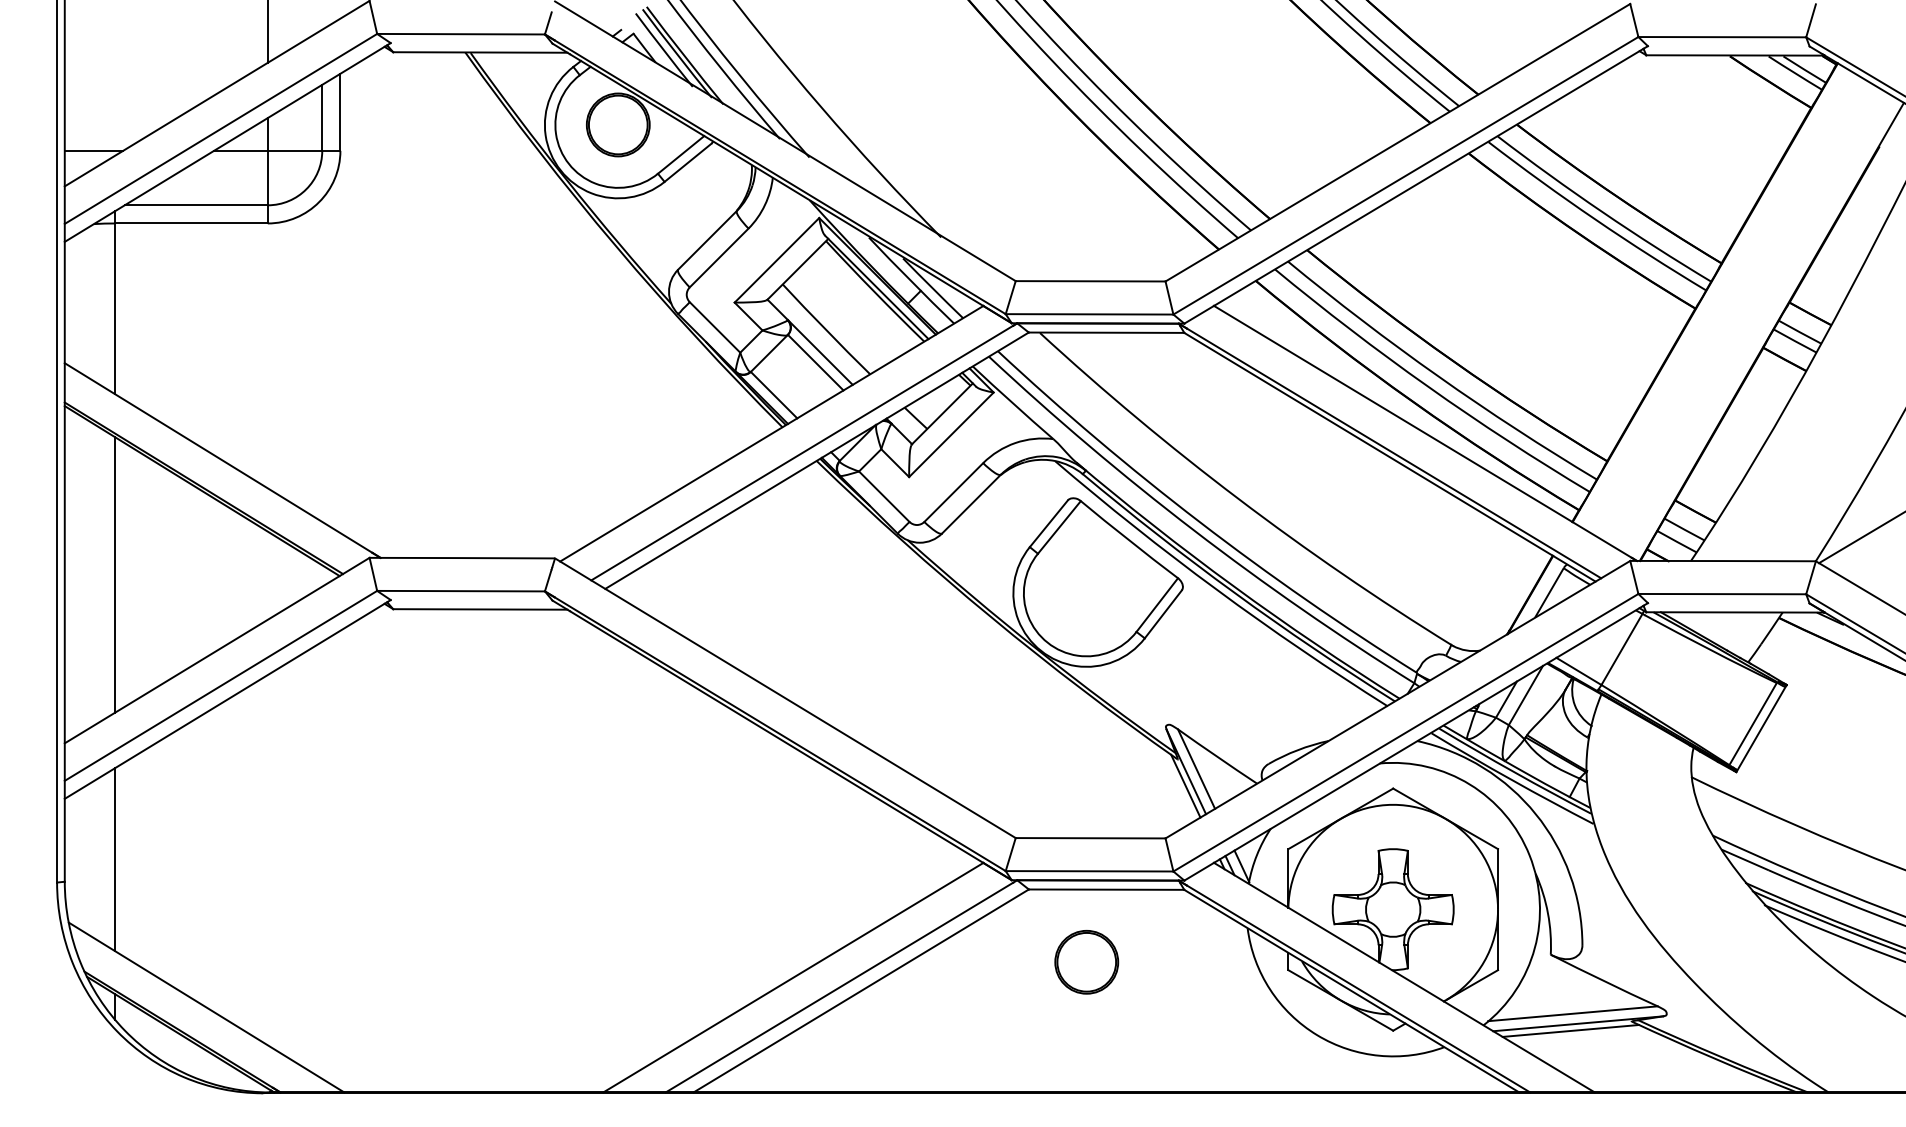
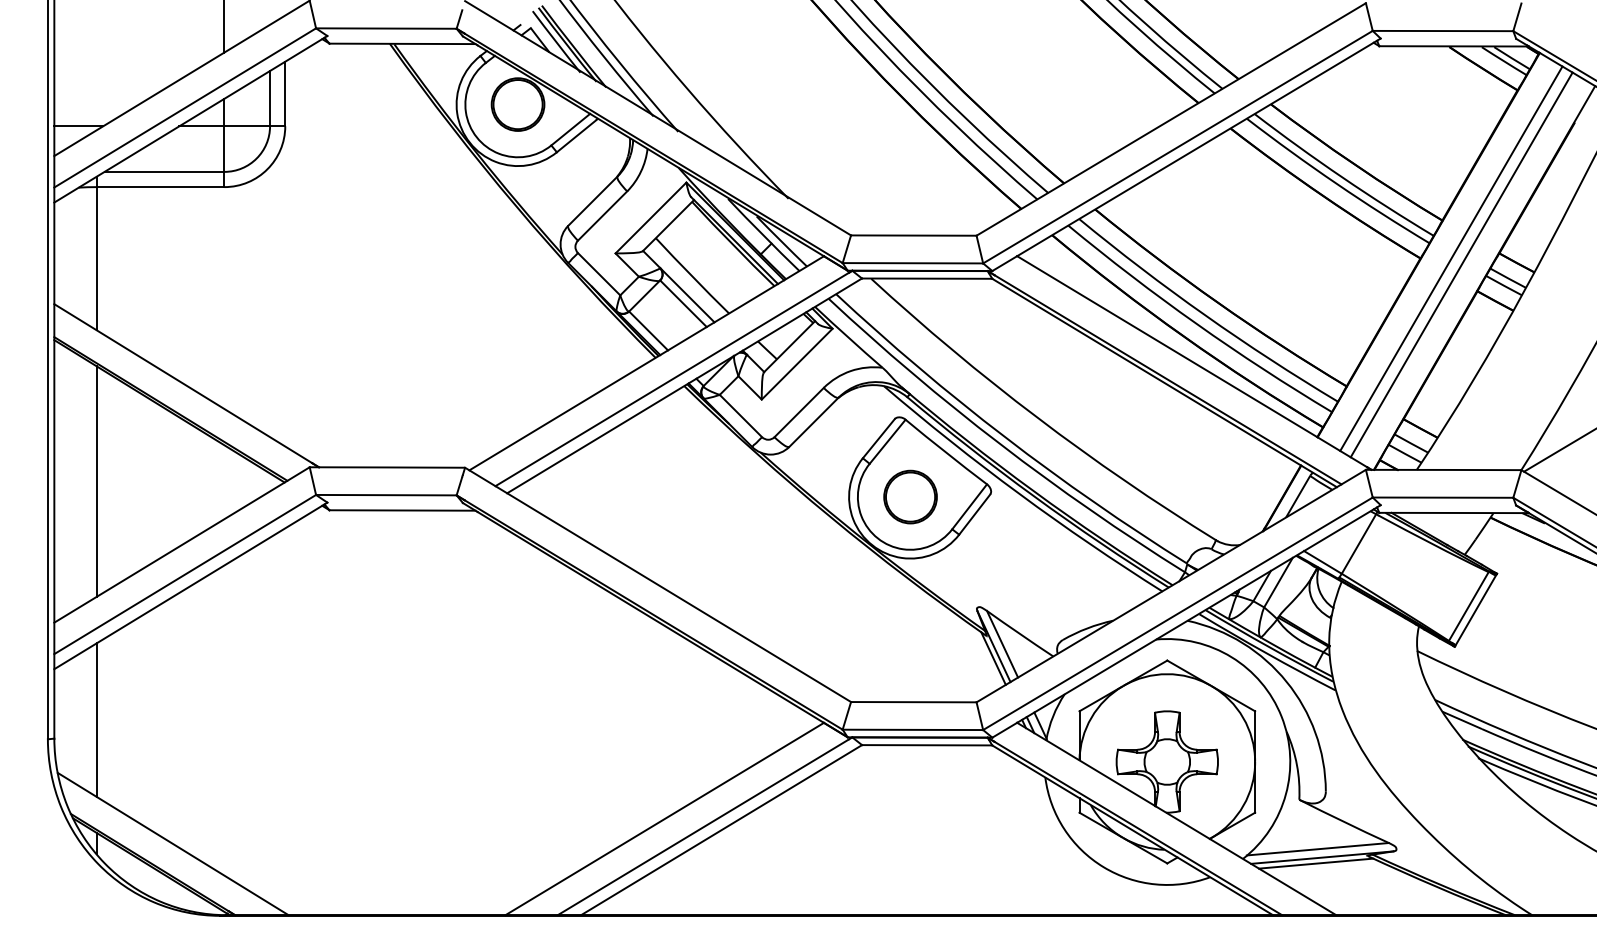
line: (1732, 308) -> (1451, 258), added
line: (1744, 315) -> (1461, 264), added
part: (1086, 961) -> (910, 496), moved

